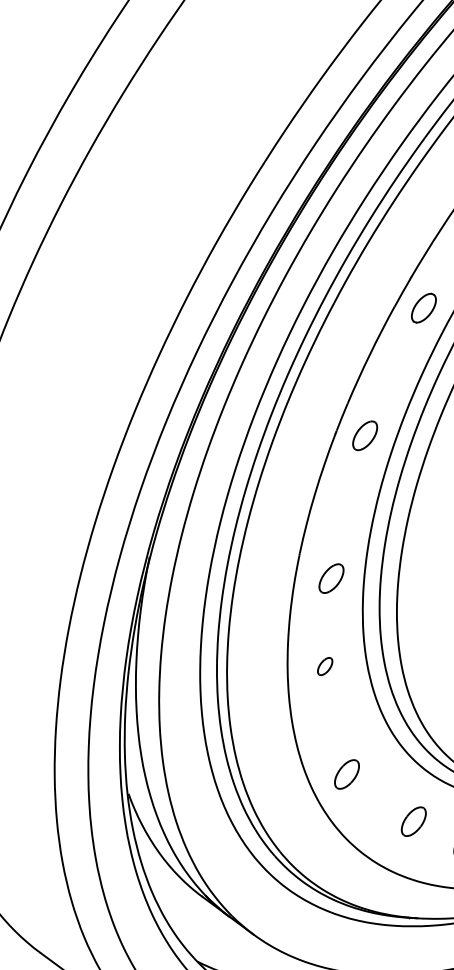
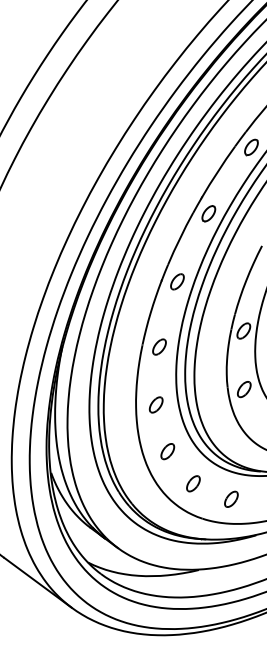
part: (331, 577) -> (159, 346), moved
part: (324, 665) -> (155, 404), size x1.67
part: (346, 774) -> (167, 451), moved
part: (413, 821) -> (193, 483), moved

